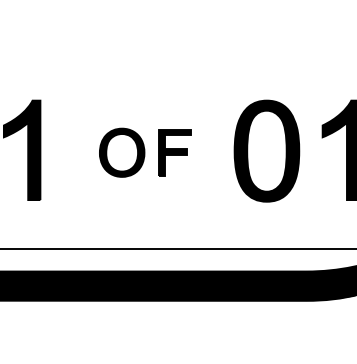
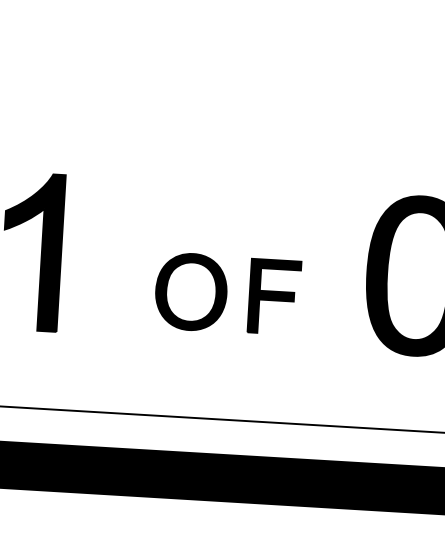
part: (145, 152) -> (228, 293), moved

